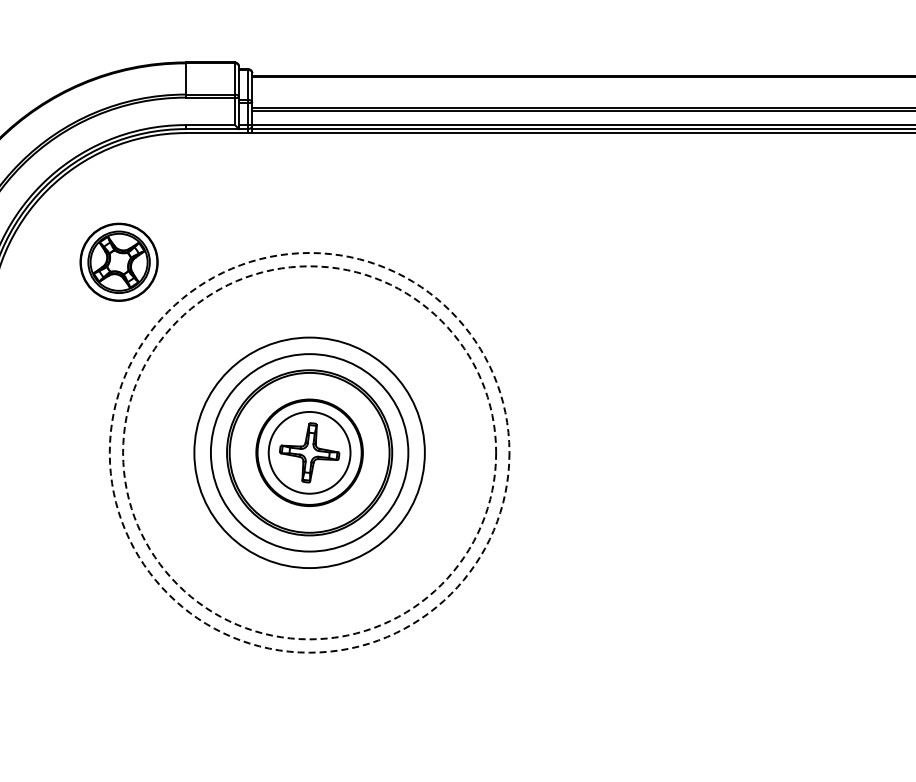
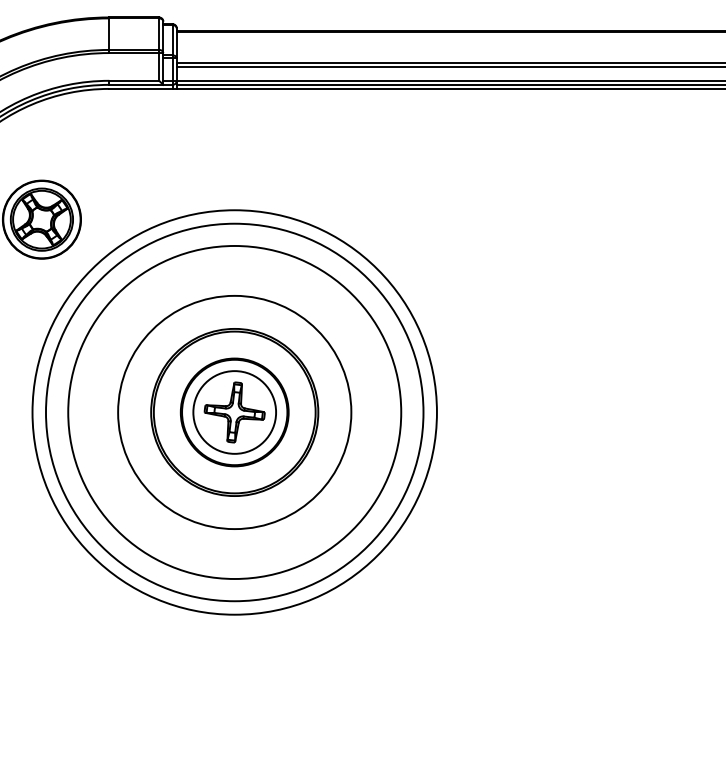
circle: (309, 452) -> (234, 412), dashed -> solid
circle: (309, 452) -> (234, 412), dashed -> solid
circle: (309, 452) -> (234, 412), size x1.67

